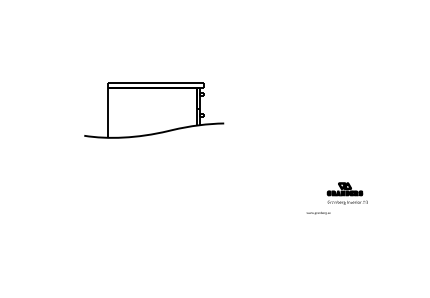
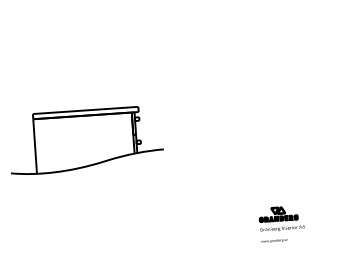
part: (346, 193) -> (280, 218), moved

